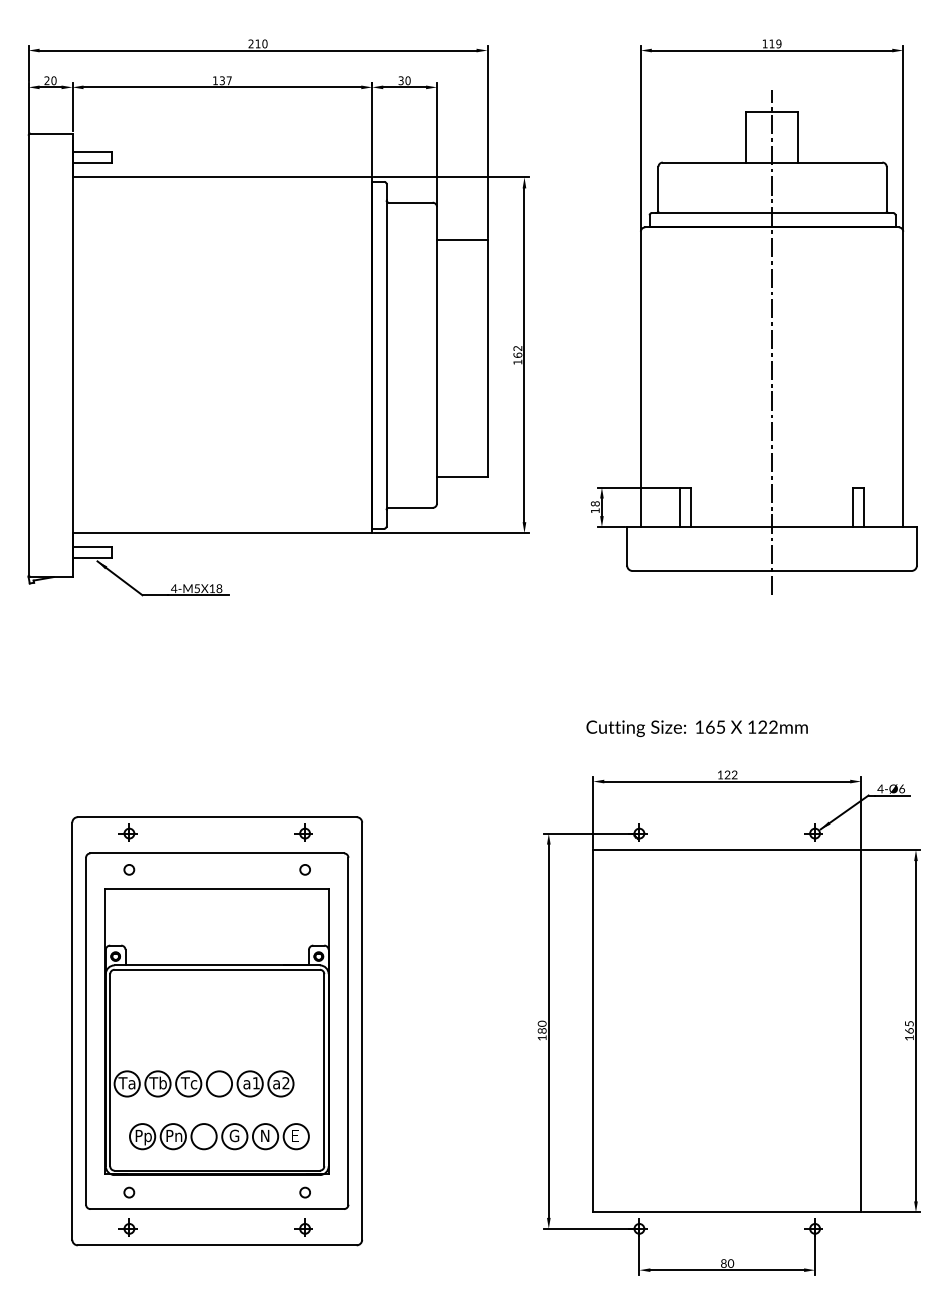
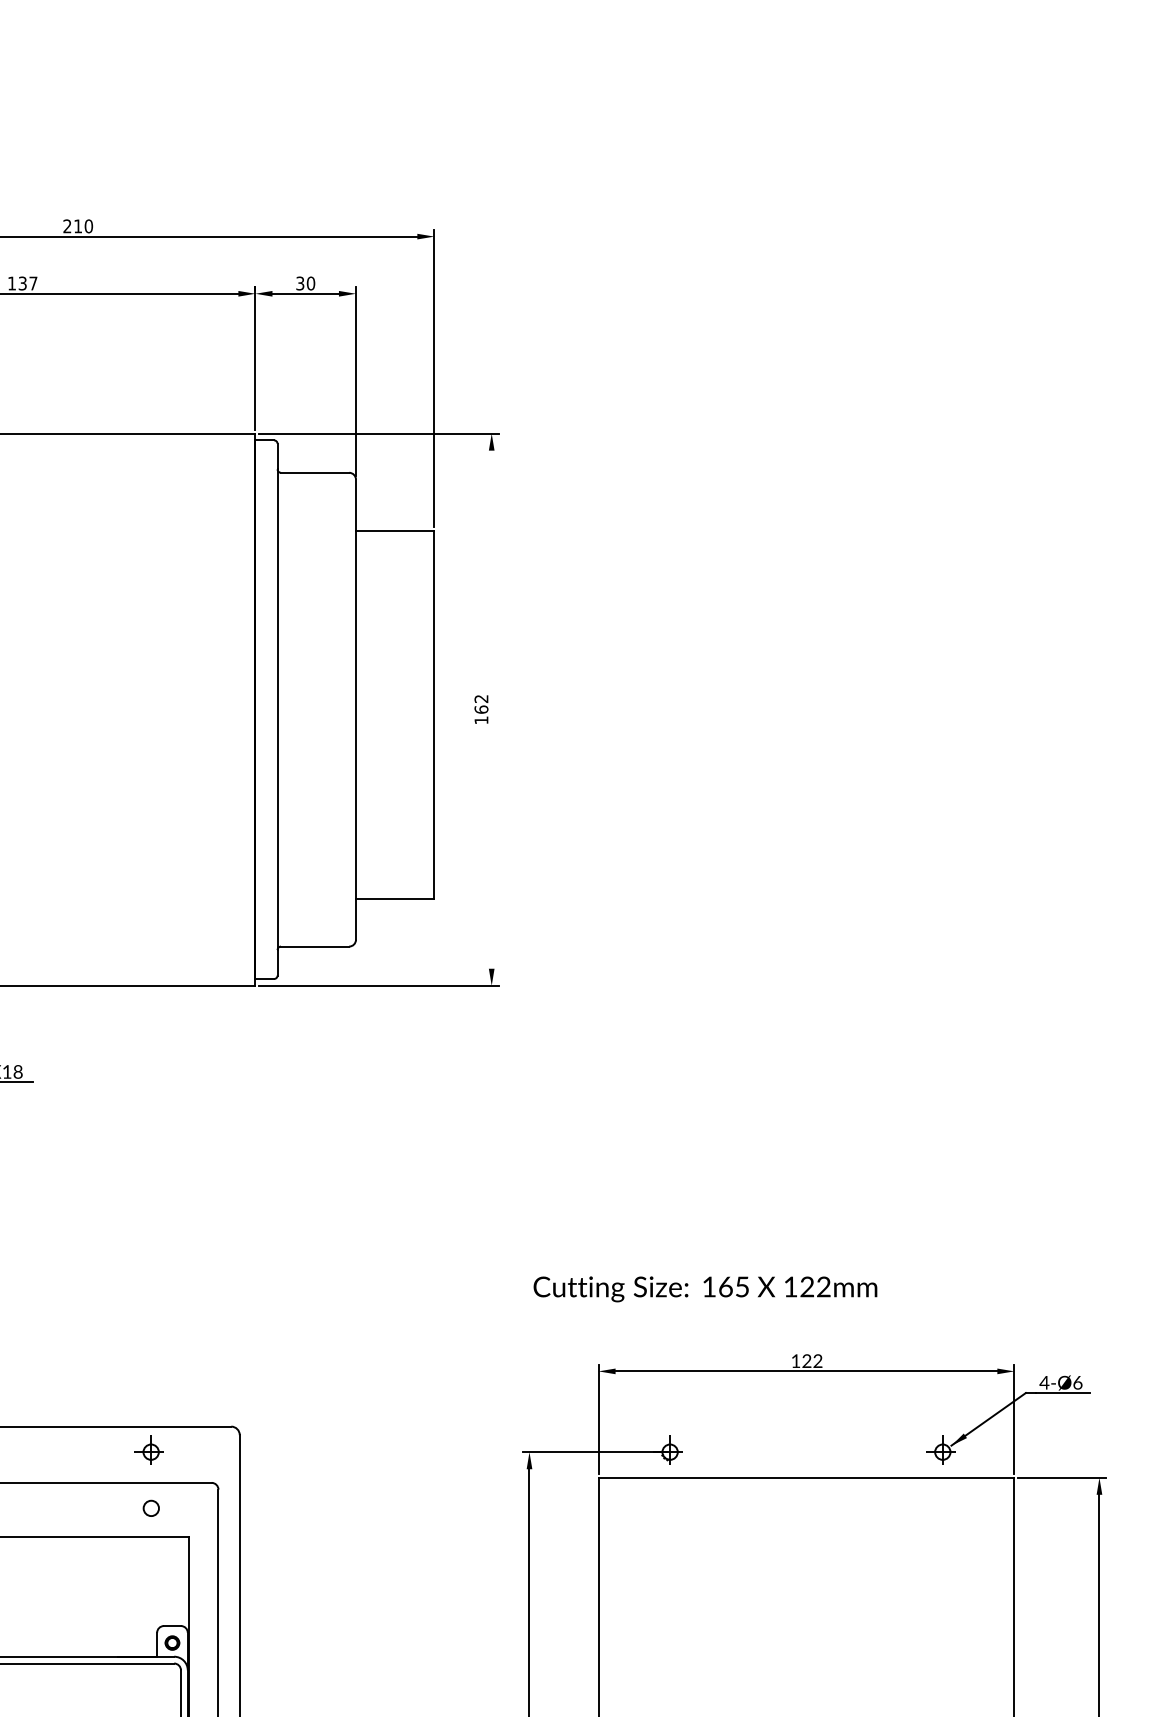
part: (754, 316) -> (848, 649), removed
line: (524, 355) -> (491, 709), removed
text: (696, 728) -> (704, 1288), moved

